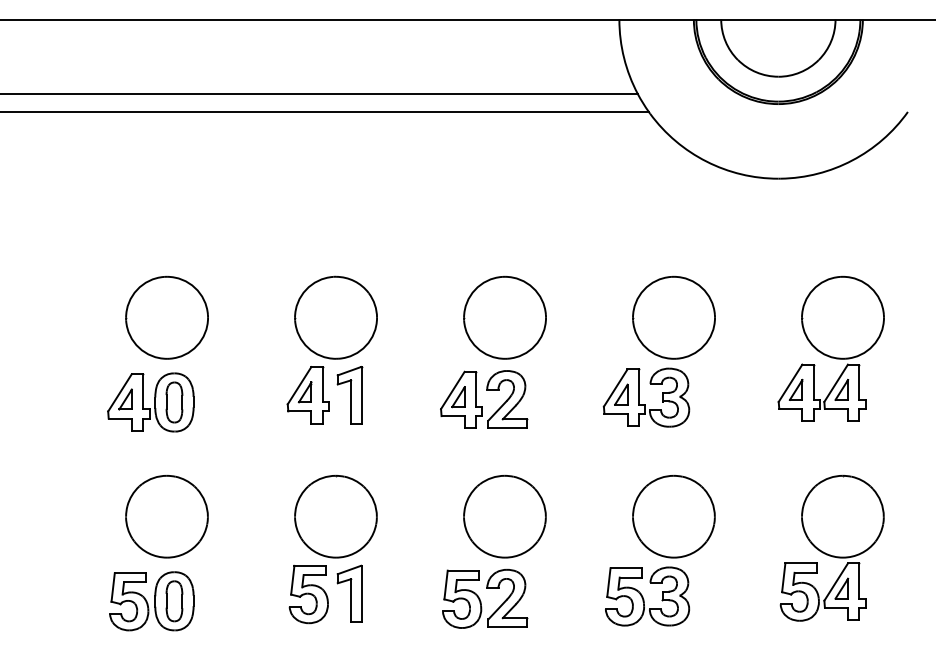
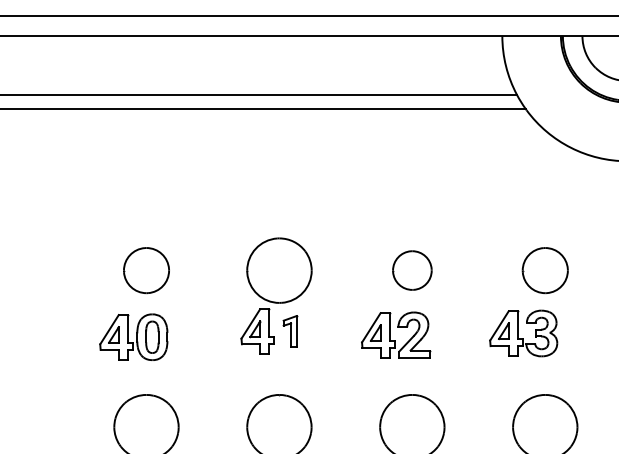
part: (166, 317) -> (146, 270), size x0.7
part: (504, 317) -> (411, 270), size x0.6
part: (673, 317) -> (544, 270), size x0.7
part: (349, 395) -> (290, 331), size x0.7

